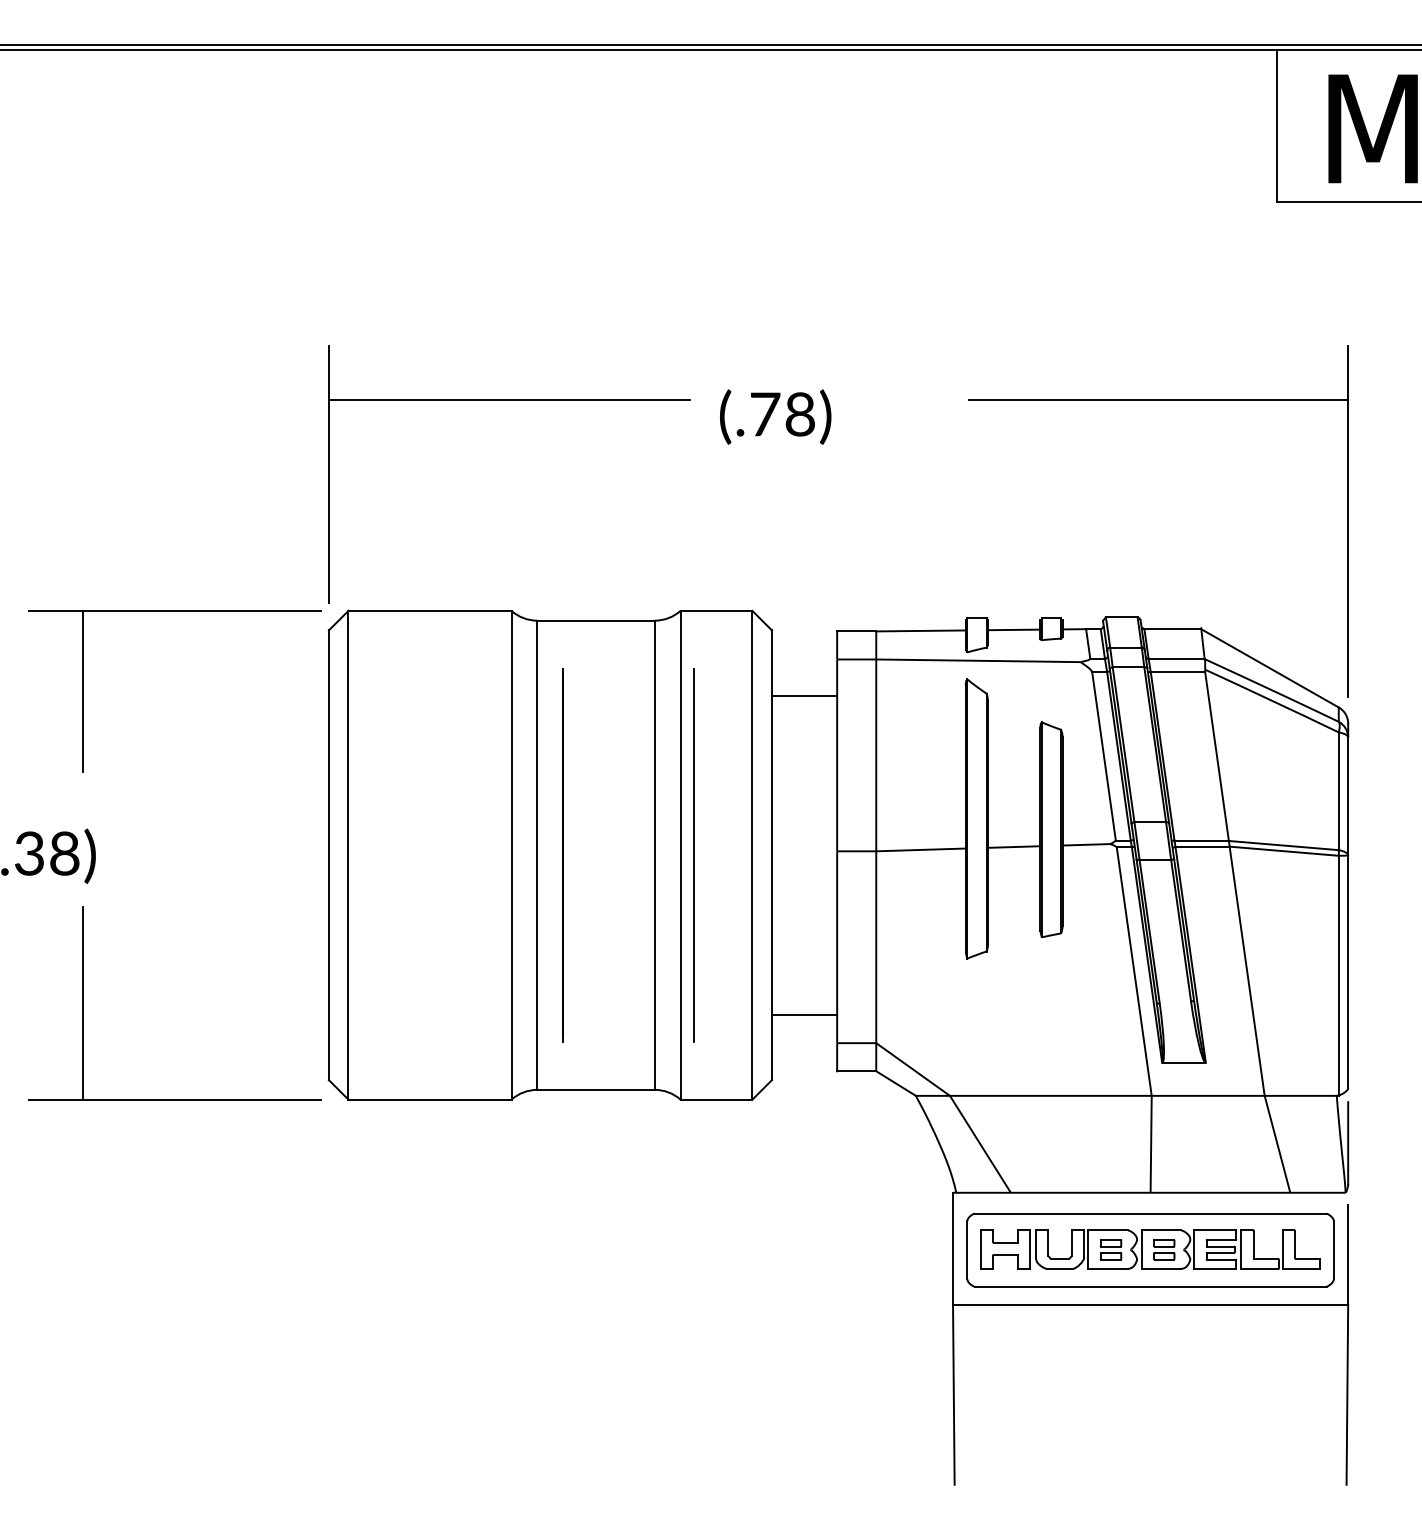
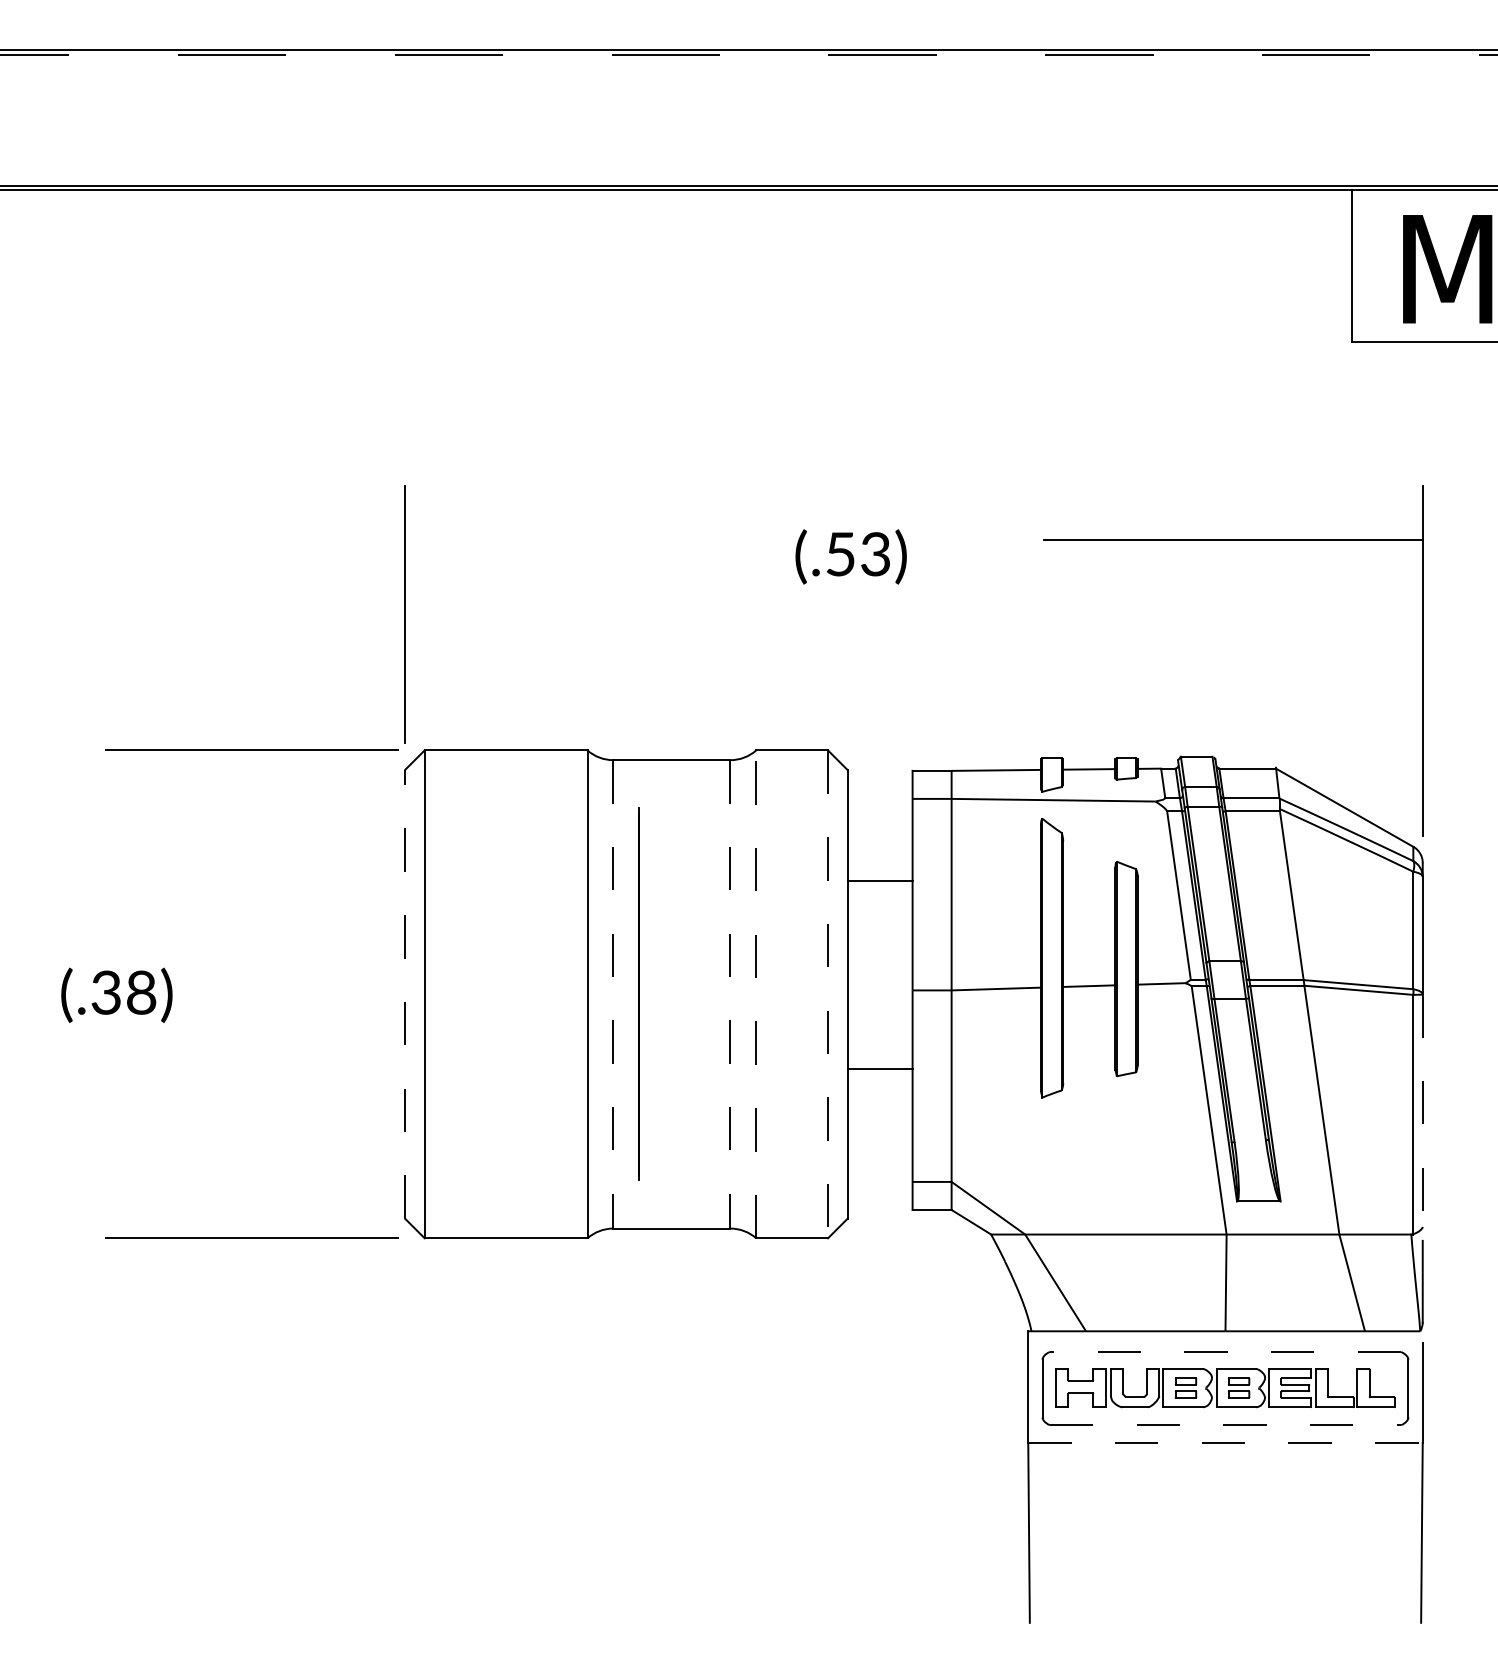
line: (509, 400) -> (585, 540), removed
text: (782, 414) -> (858, 554), (.78) -> (.53)
line: (82, 691) -> (159, 830), removed
line: (804, 695) -> (879, 880), moved
line: (329, 854) -> (405, 993), solid -> dashed
line: (537, 855) -> (613, 994), solid -> dashed
line: (654, 855) -> (730, 994), solid -> dashed
line: (680, 855) -> (756, 994), solid -> dashed
line: (693, 855) -> (769, 994), removed
line: (752, 855) -> (828, 994), solid -> dashed
line: (1347, 972) -> (1422, 1111), solid -> dashed
line: (82, 1003) -> (159, 1142), removed
line: (804, 1014) -> (879, 1068), moved
line: (1150, 1213) -> (1225, 1351), solid -> dashed
line: (1150, 1287) -> (1225, 1425), solid -> dashed
line: (1150, 1304) -> (1225, 1442), solid -> dashed

